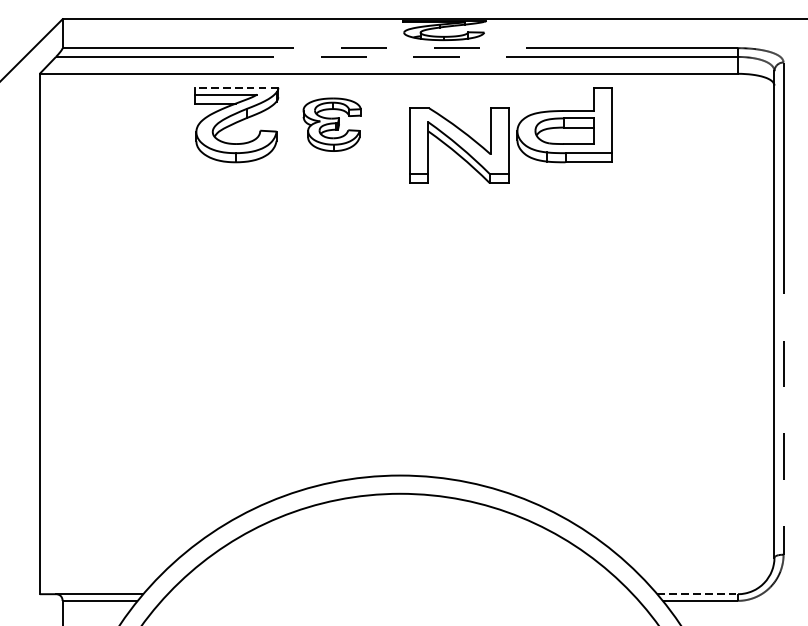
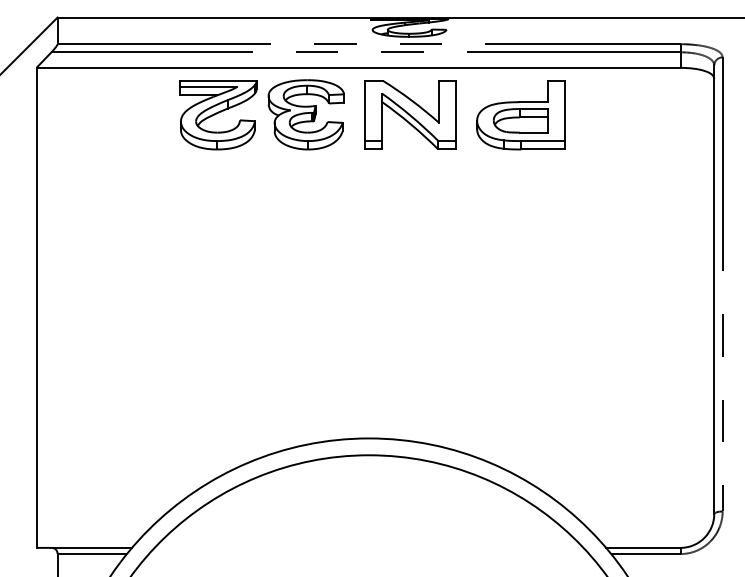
line: (237, 87) -> (218, 80), dashed -> solid
part: (331, 124) -> (305, 114), size x1.43
part: (459, 144) -> (410, 114), moved
line: (697, 593) -> (643, 547), dashed -> solid

